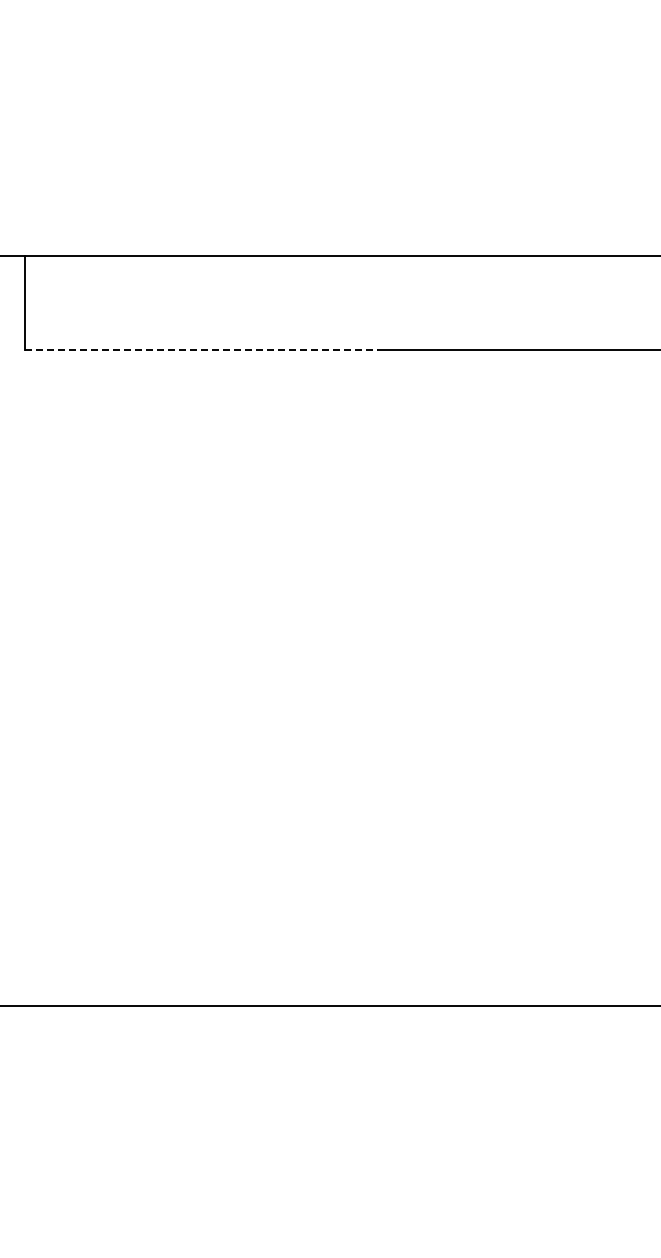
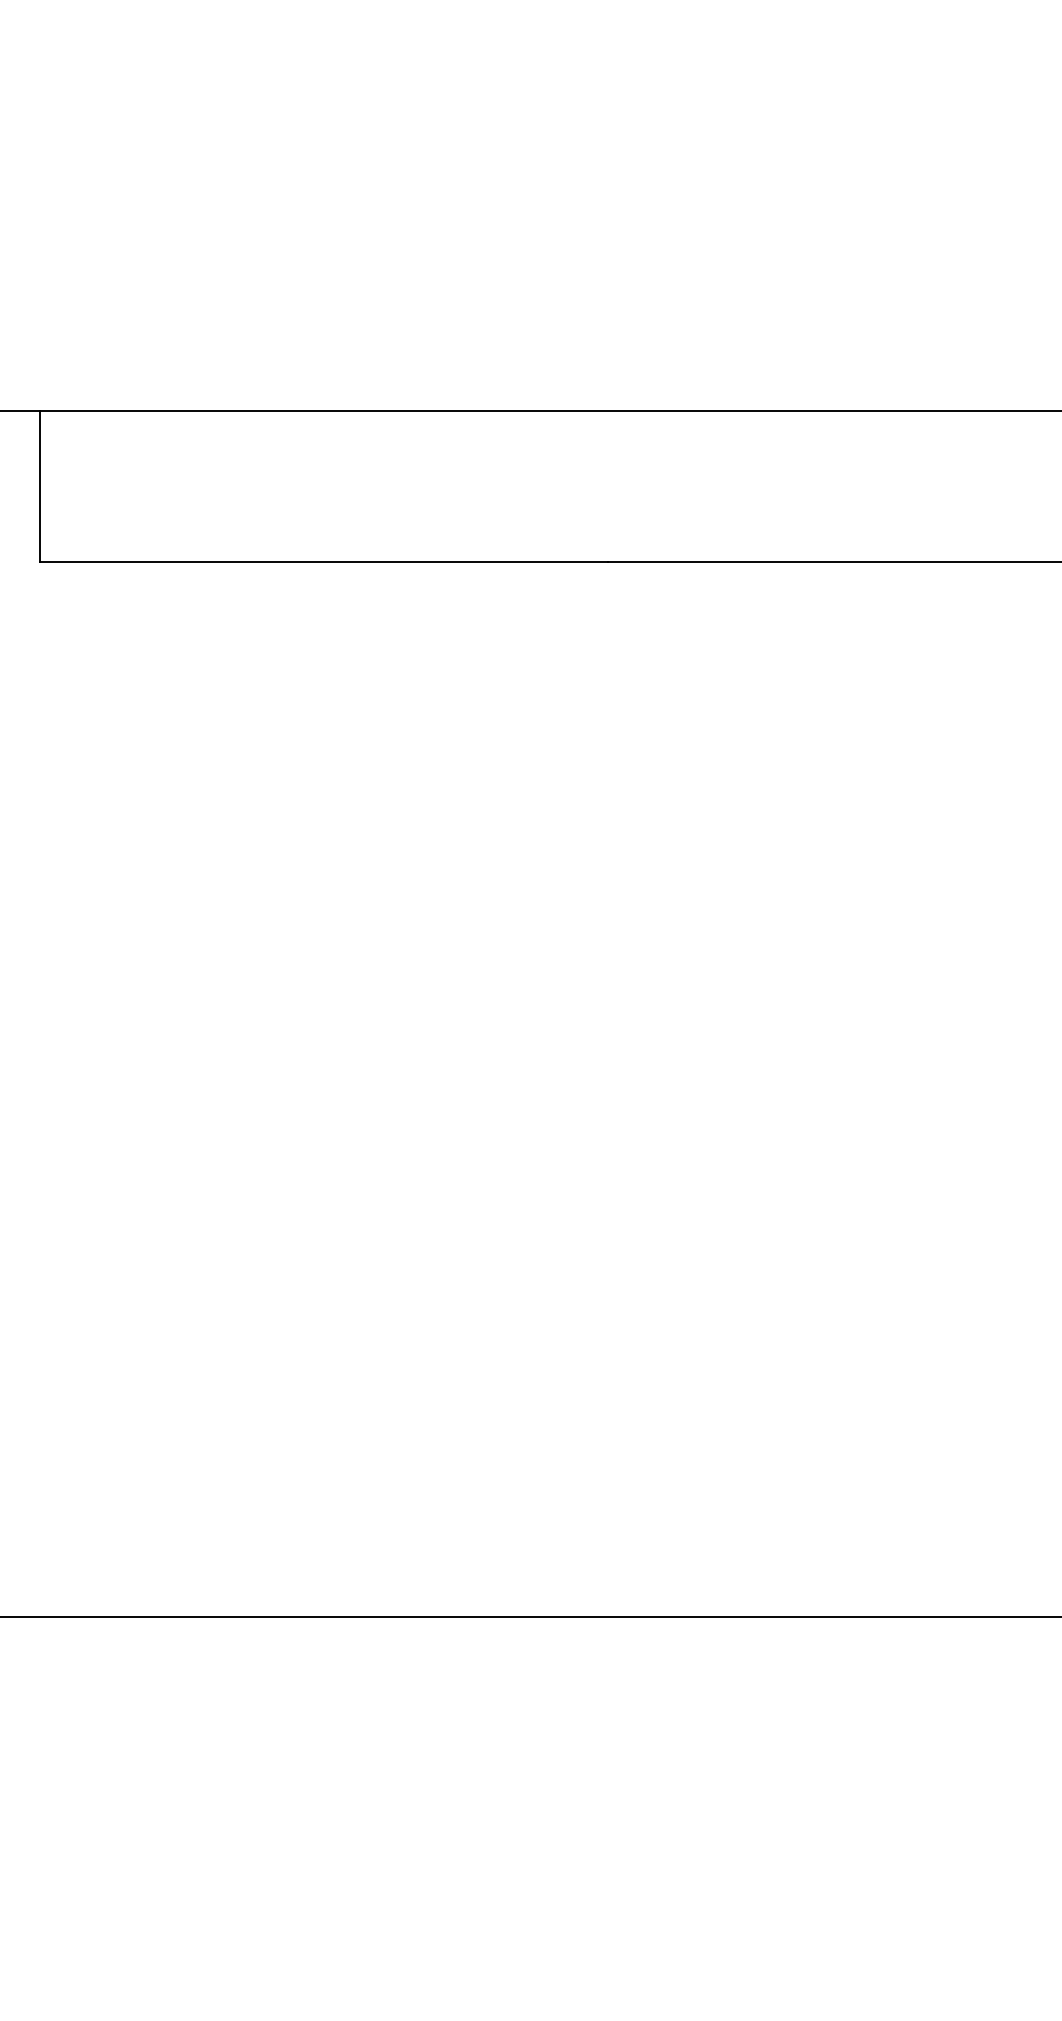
line: (201, 349) -> (323, 561), dashed -> solid

